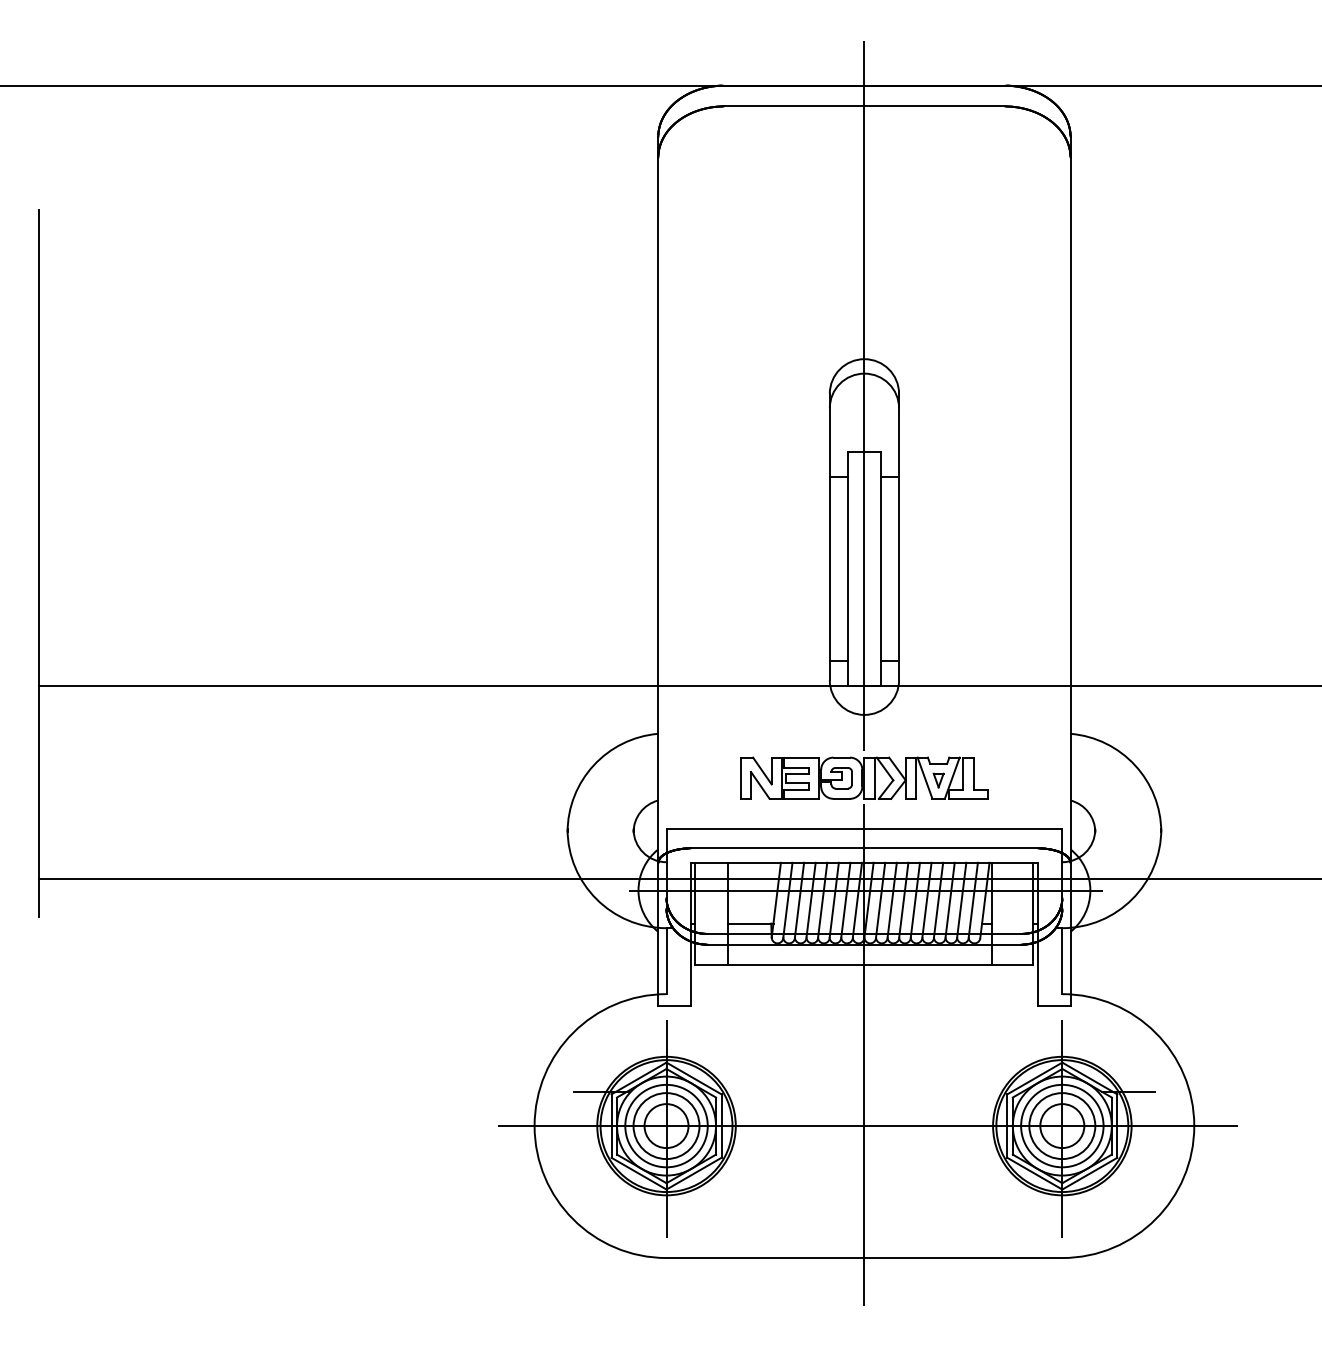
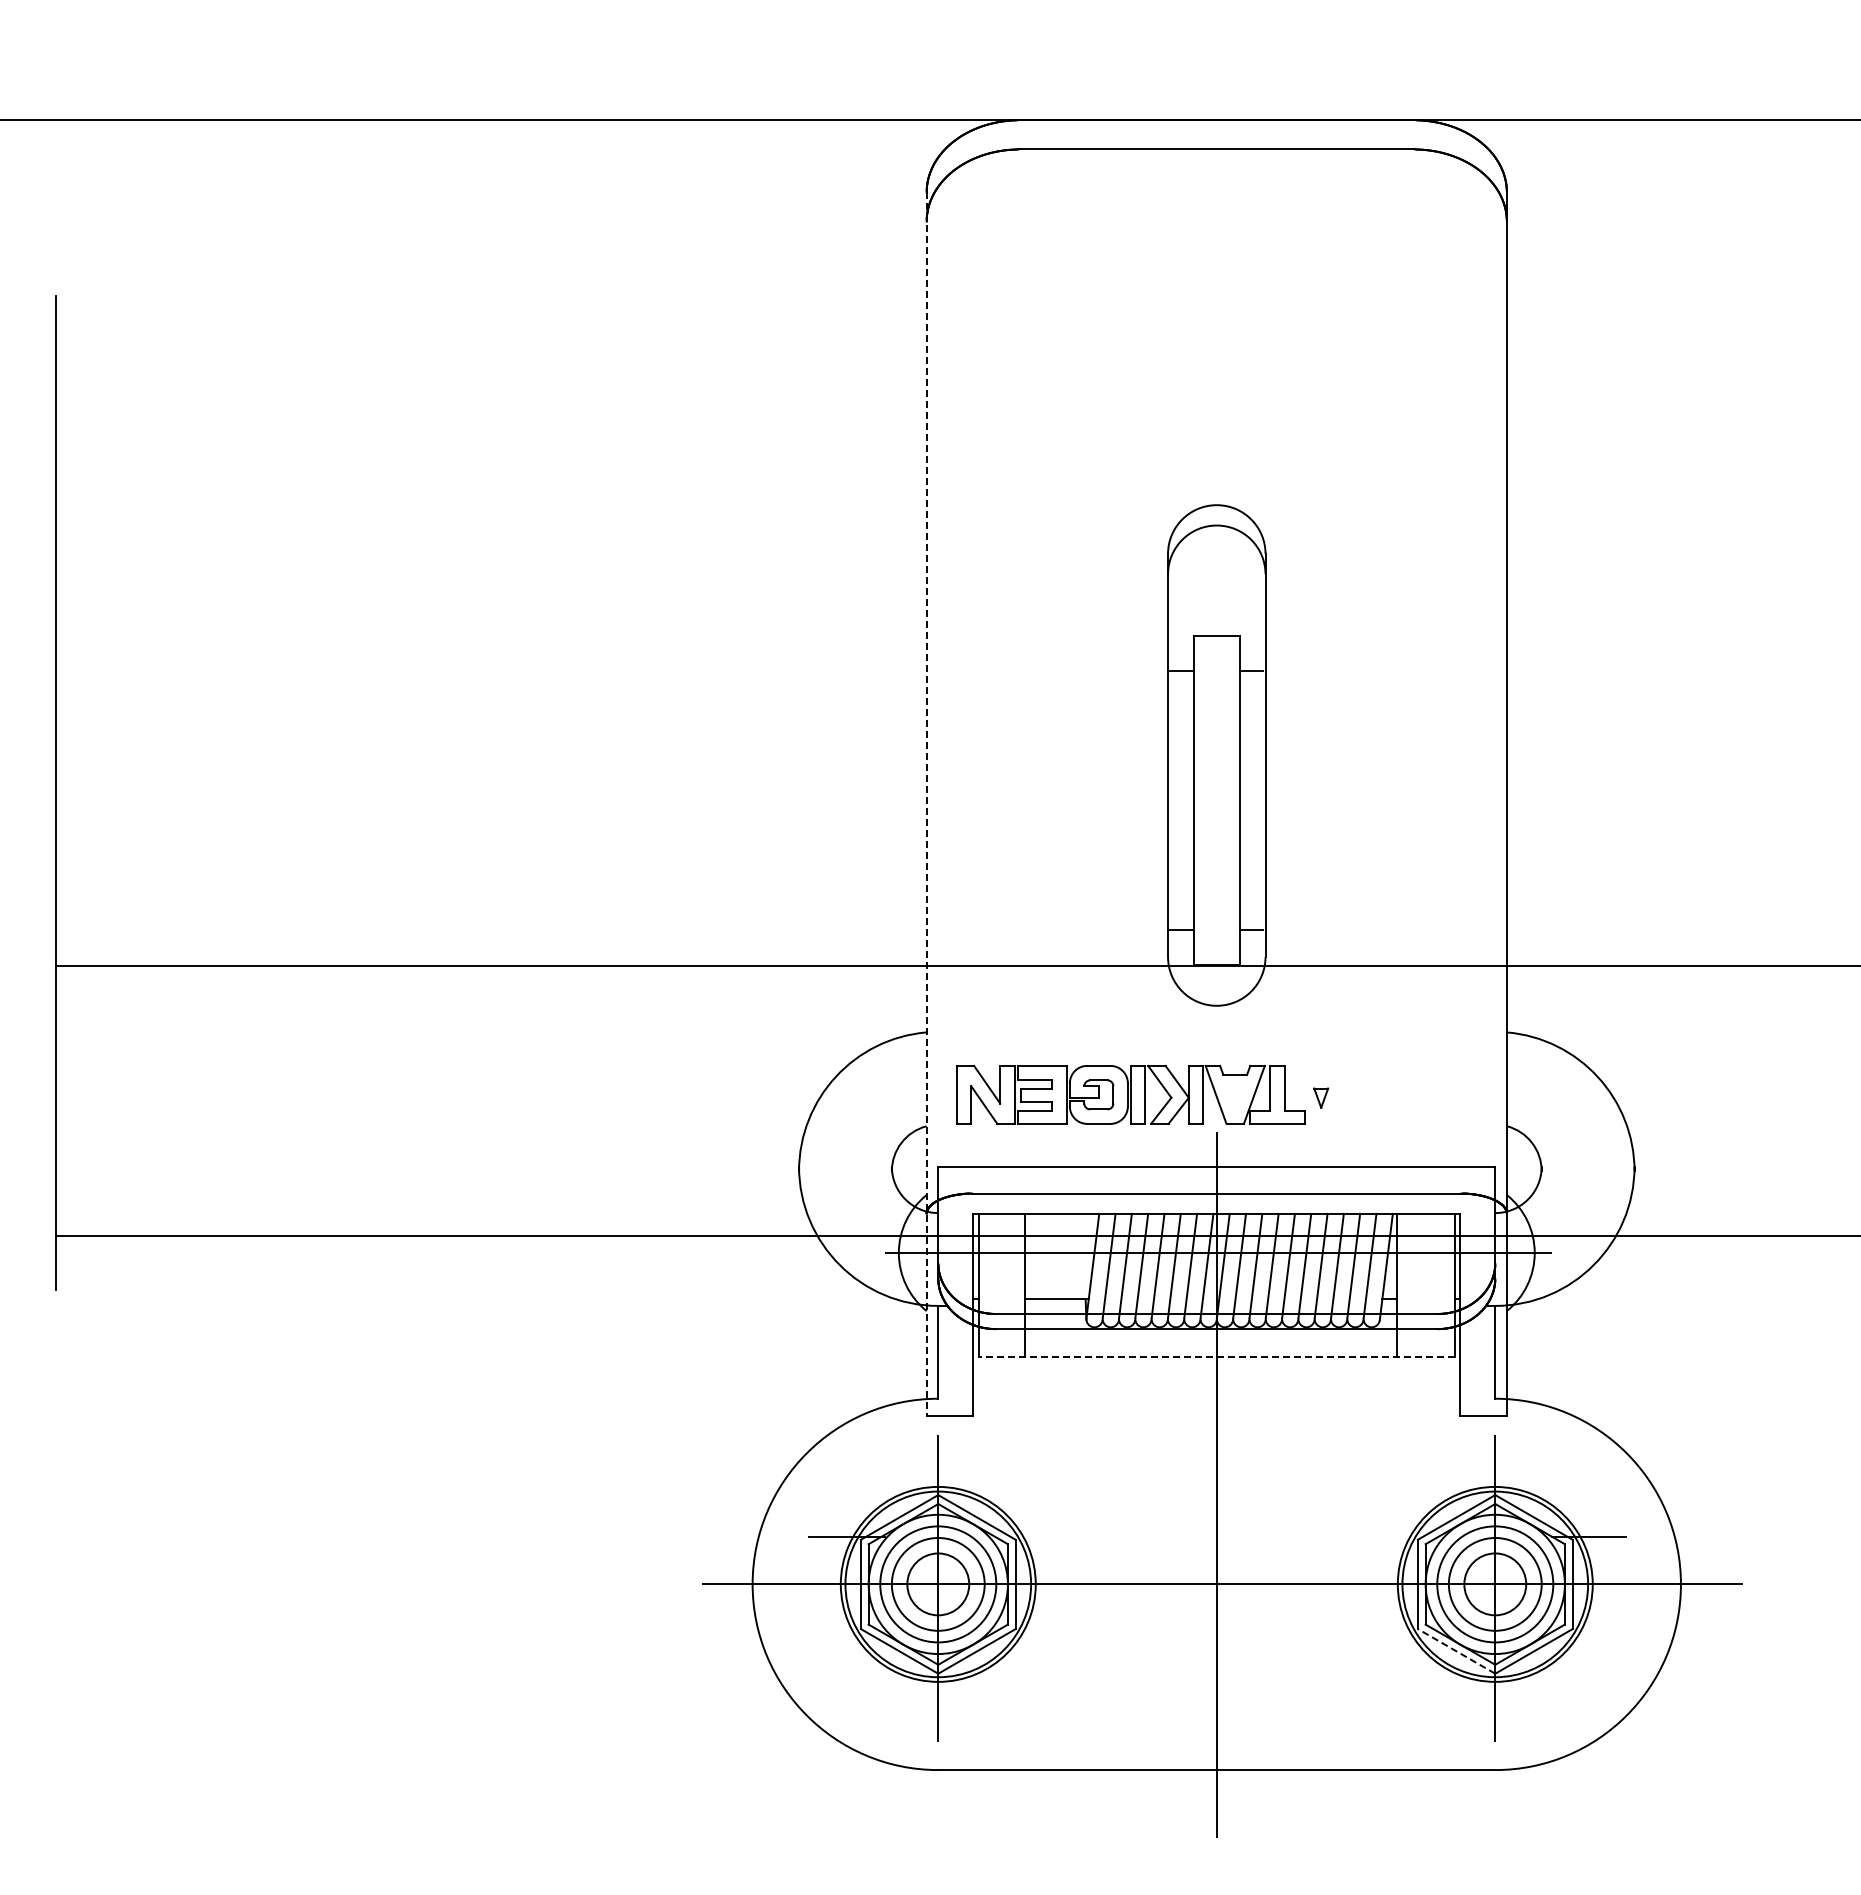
line: (864, 395) -> (1216, 556), removed
line: (658, 571) -> (926, 803), solid -> dashed
part: (864, 777) -> (1130, 1094), moved
line: (864, 964) -> (1216, 1357), solid -> dashed
line: (1034, 1173) -> (1456, 1651), solid -> dashed

